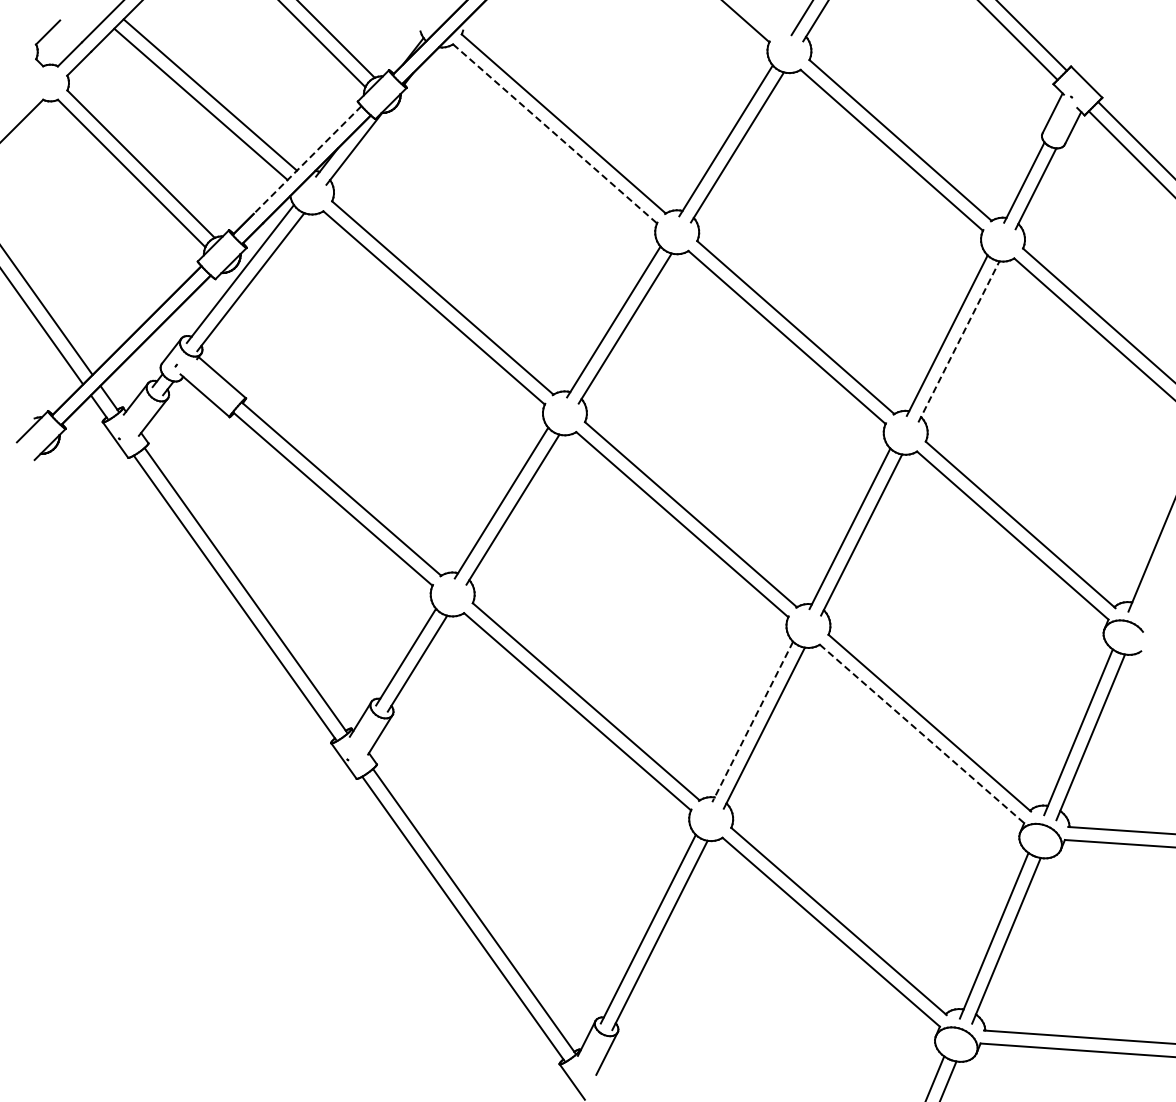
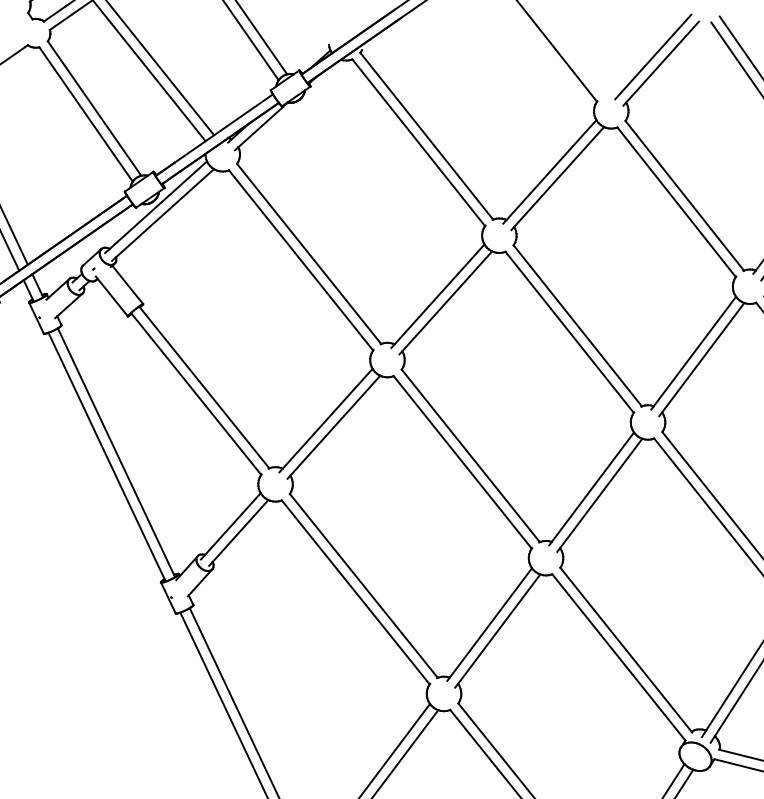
line: (555, 133) -> (419, 142), dashed -> solid
line: (307, 160) -> (223, 128), dashed -> solid
line: (959, 341) -> (702, 359), dashed -> solid
line: (752, 721) -> (489, 624), dashed -> solid
line: (922, 733) -> (619, 657), dashed -> solid

